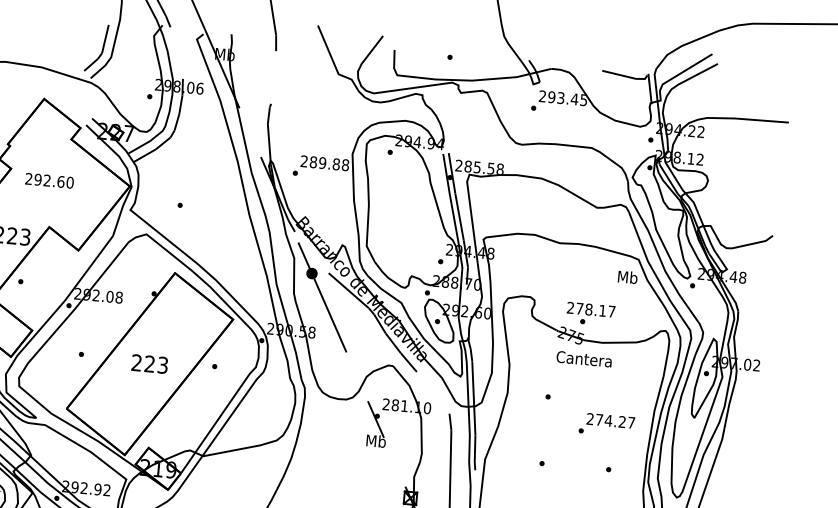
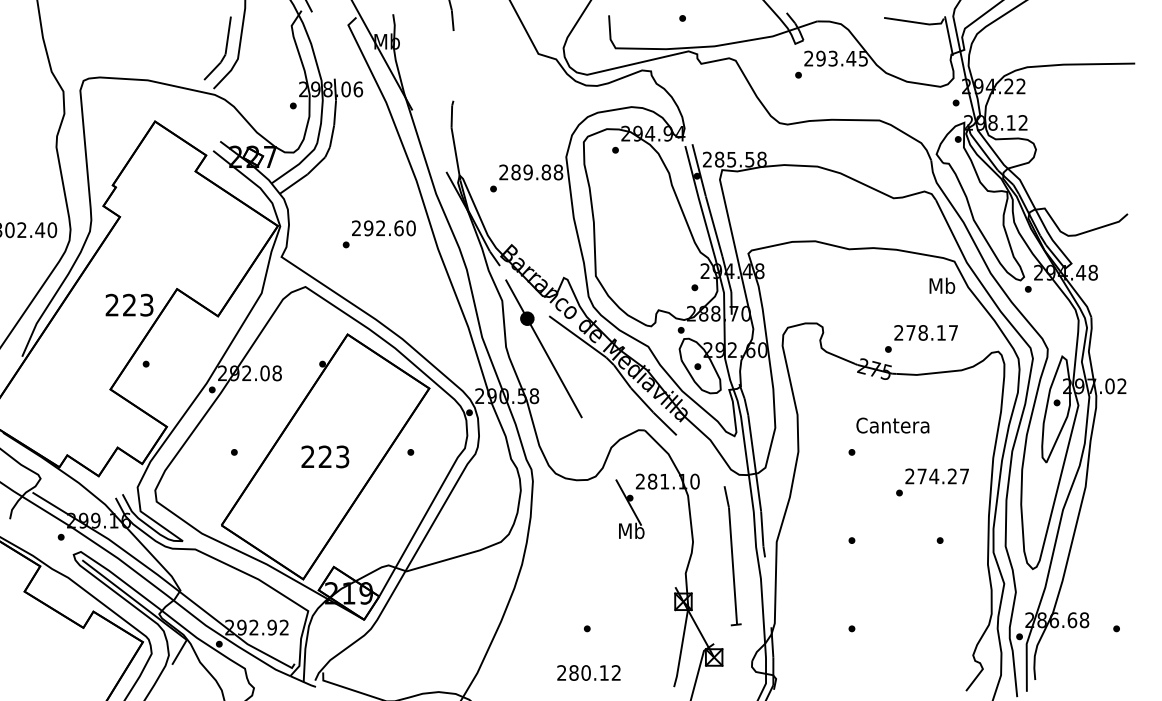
text: (49, 180) -> (383, 228), moved
text: (590, 309) -> (925, 332), moved
text: (583, 359) -> (892, 425), moved

